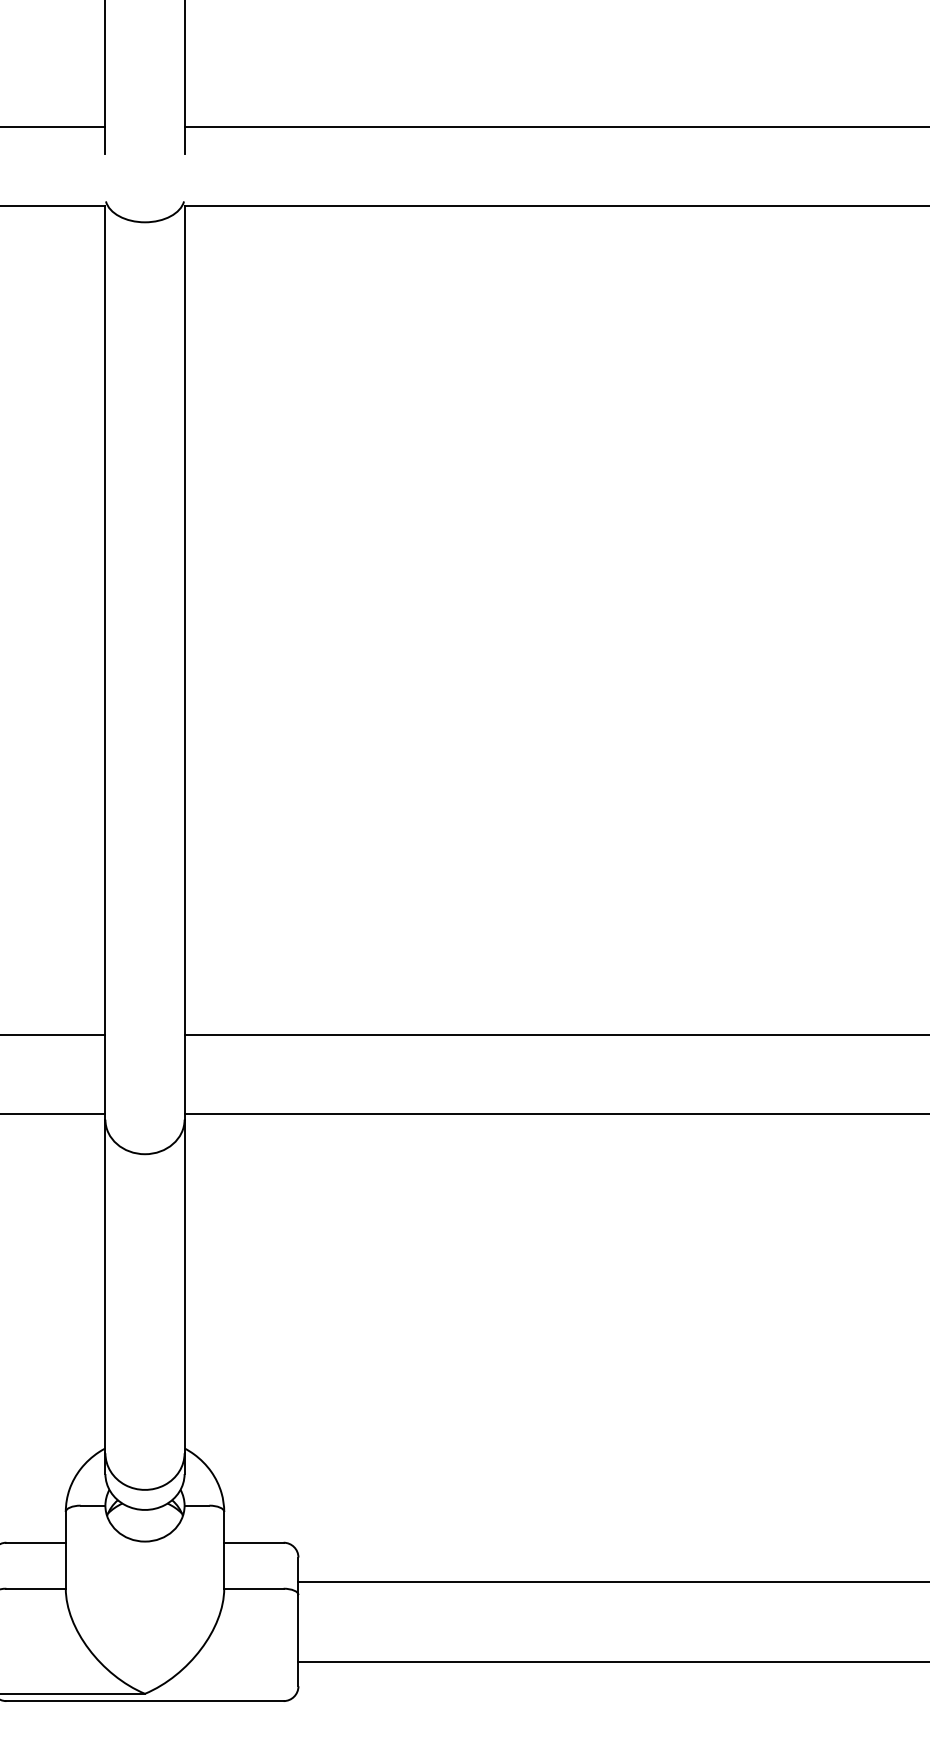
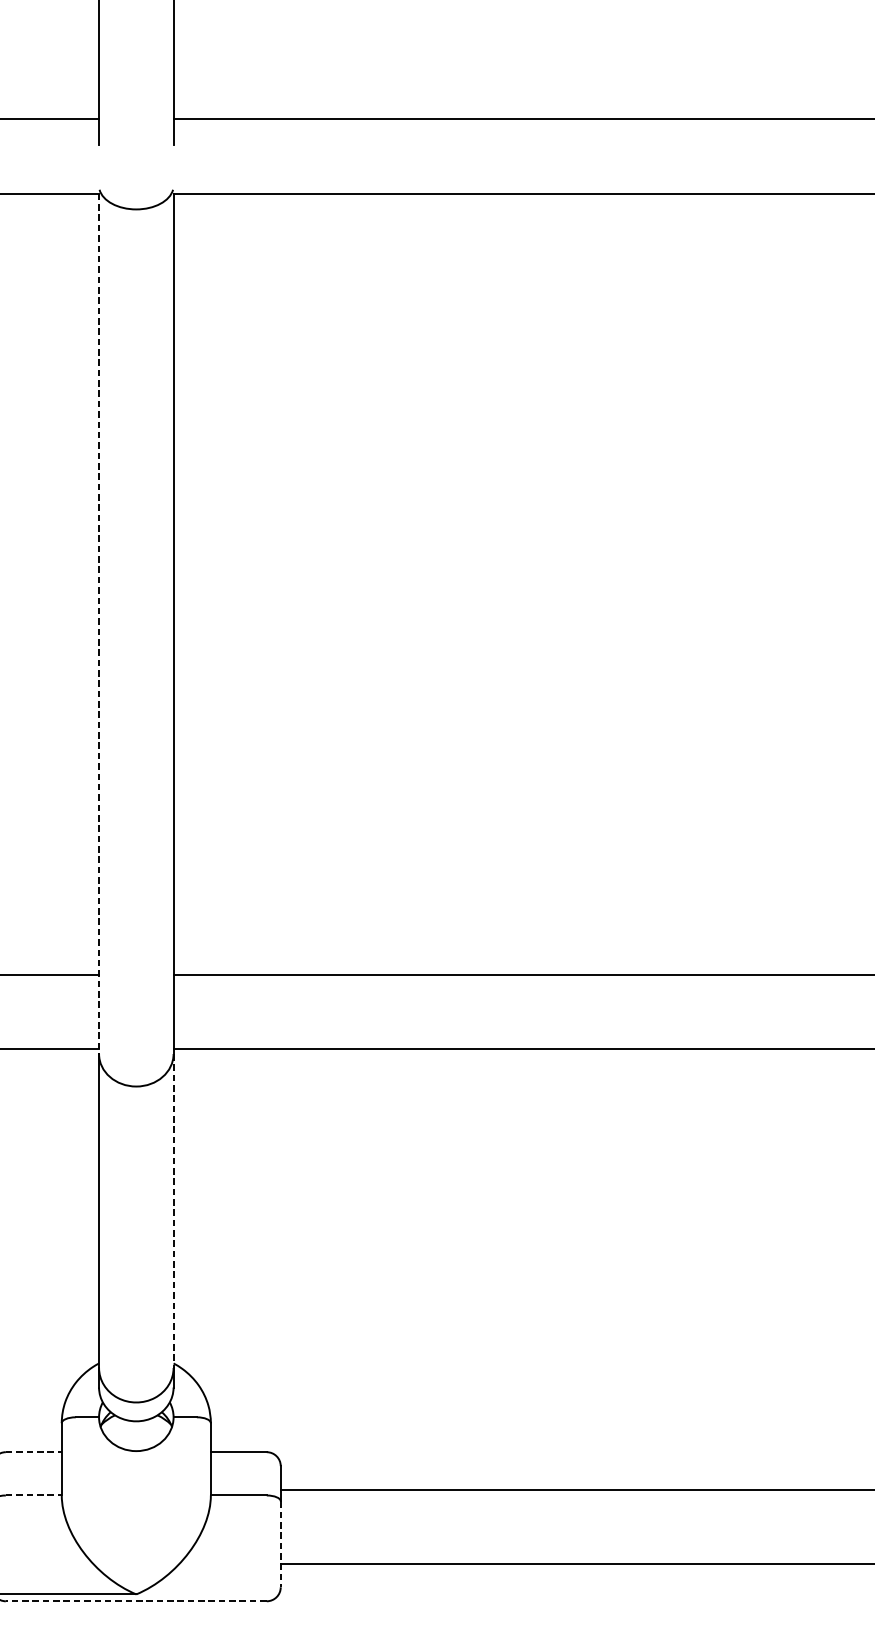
line: (105, 663) -> (99, 624), solid -> dashed
line: (184, 1286) -> (173, 1211), solid -> dashed
line: (36, 1542) -> (34, 1451), solid -> dashed
line: (36, 1588) -> (34, 1495), solid -> dashed
line: (298, 1640) -> (280, 1544), solid -> dashed
line: (145, 1701) -> (136, 1601), solid -> dashed

